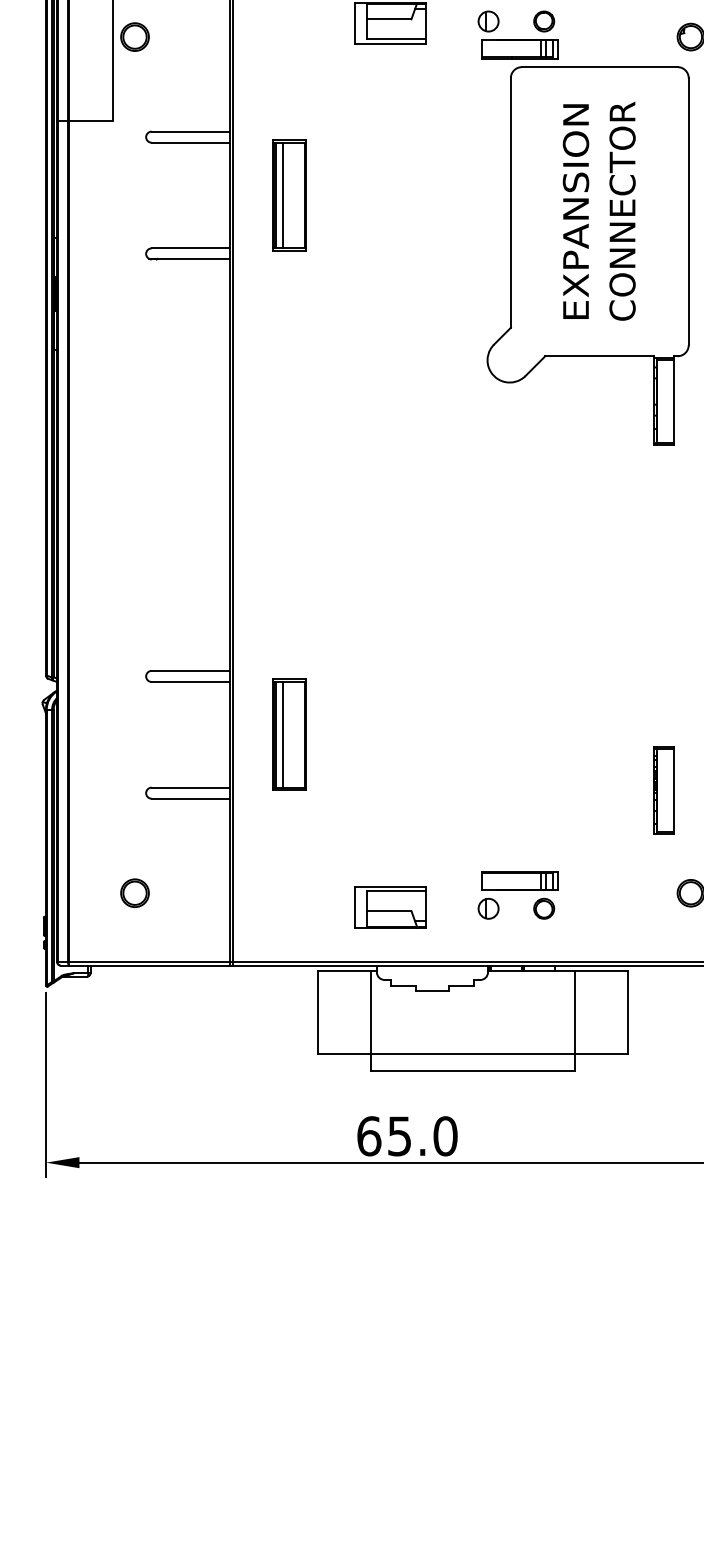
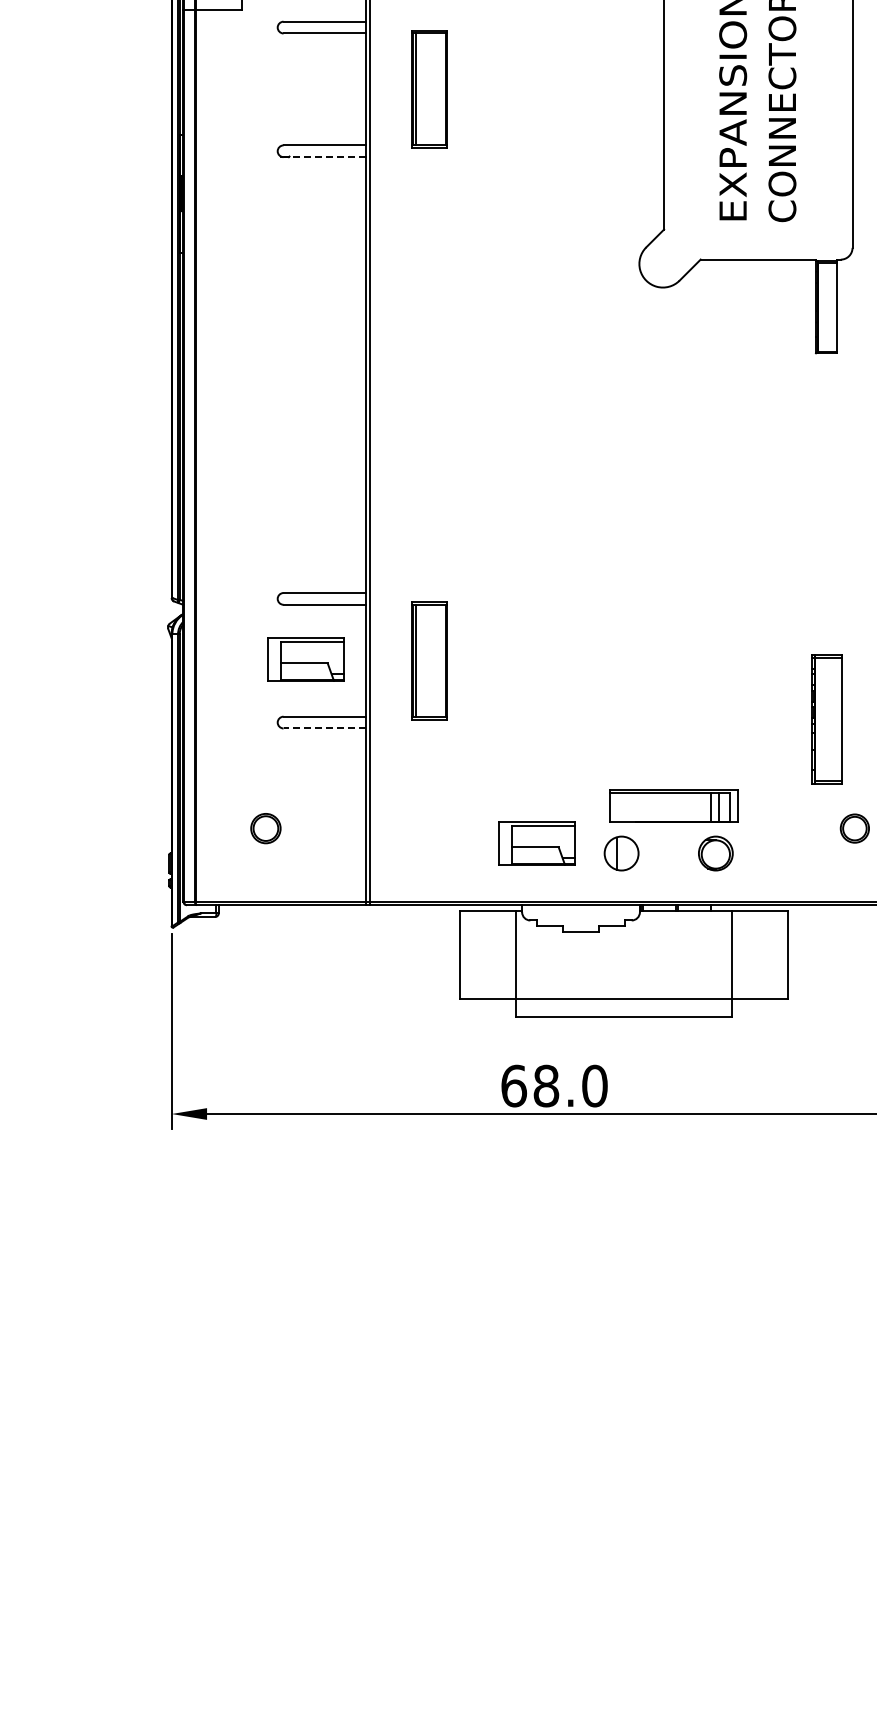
line: (282, 195) -> (422, 89), removed
line: (190, 259) -> (324, 157), solid -> dashed
part: (172, 733) -> (305, 659), added
line: (282, 734) -> (422, 660), removed
part: (664, 790) -> (826, 719), size x1.4
line: (190, 798) -> (324, 728), solid -> dashed
part: (517, 895) -> (671, 830), size x1.6
text: (399, 1135) -> (546, 1085), 65.0 -> 68.0

